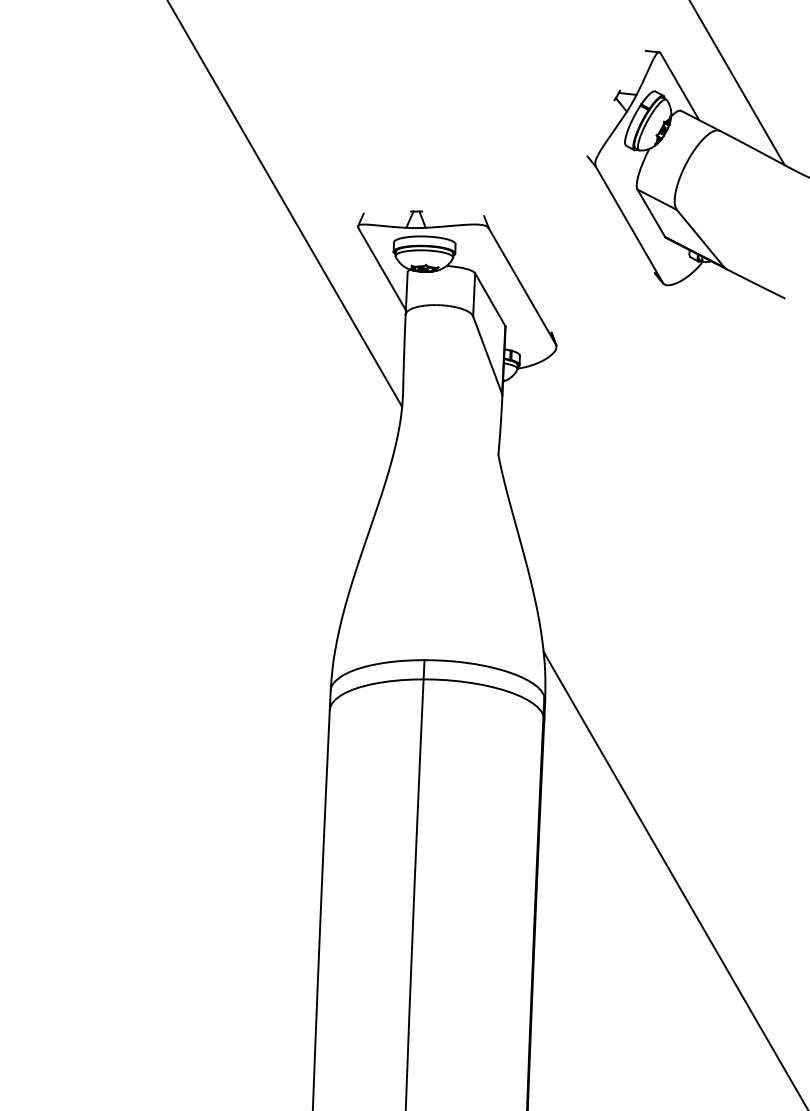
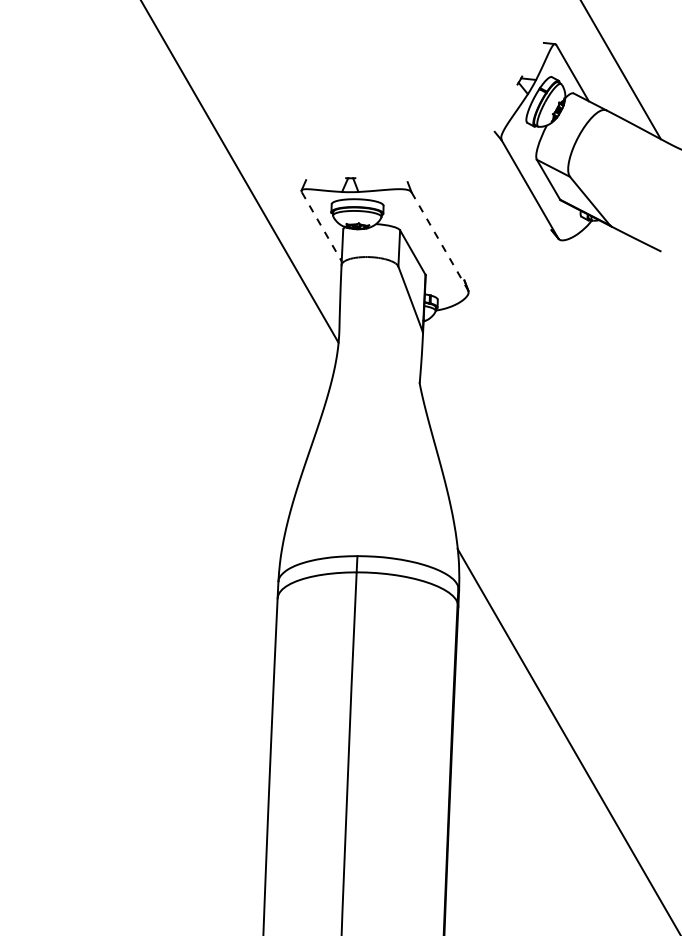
line: (381, 268) -> (321, 226), solid -> dashed
line: (521, 286) -> (439, 241), solid -> dashed

